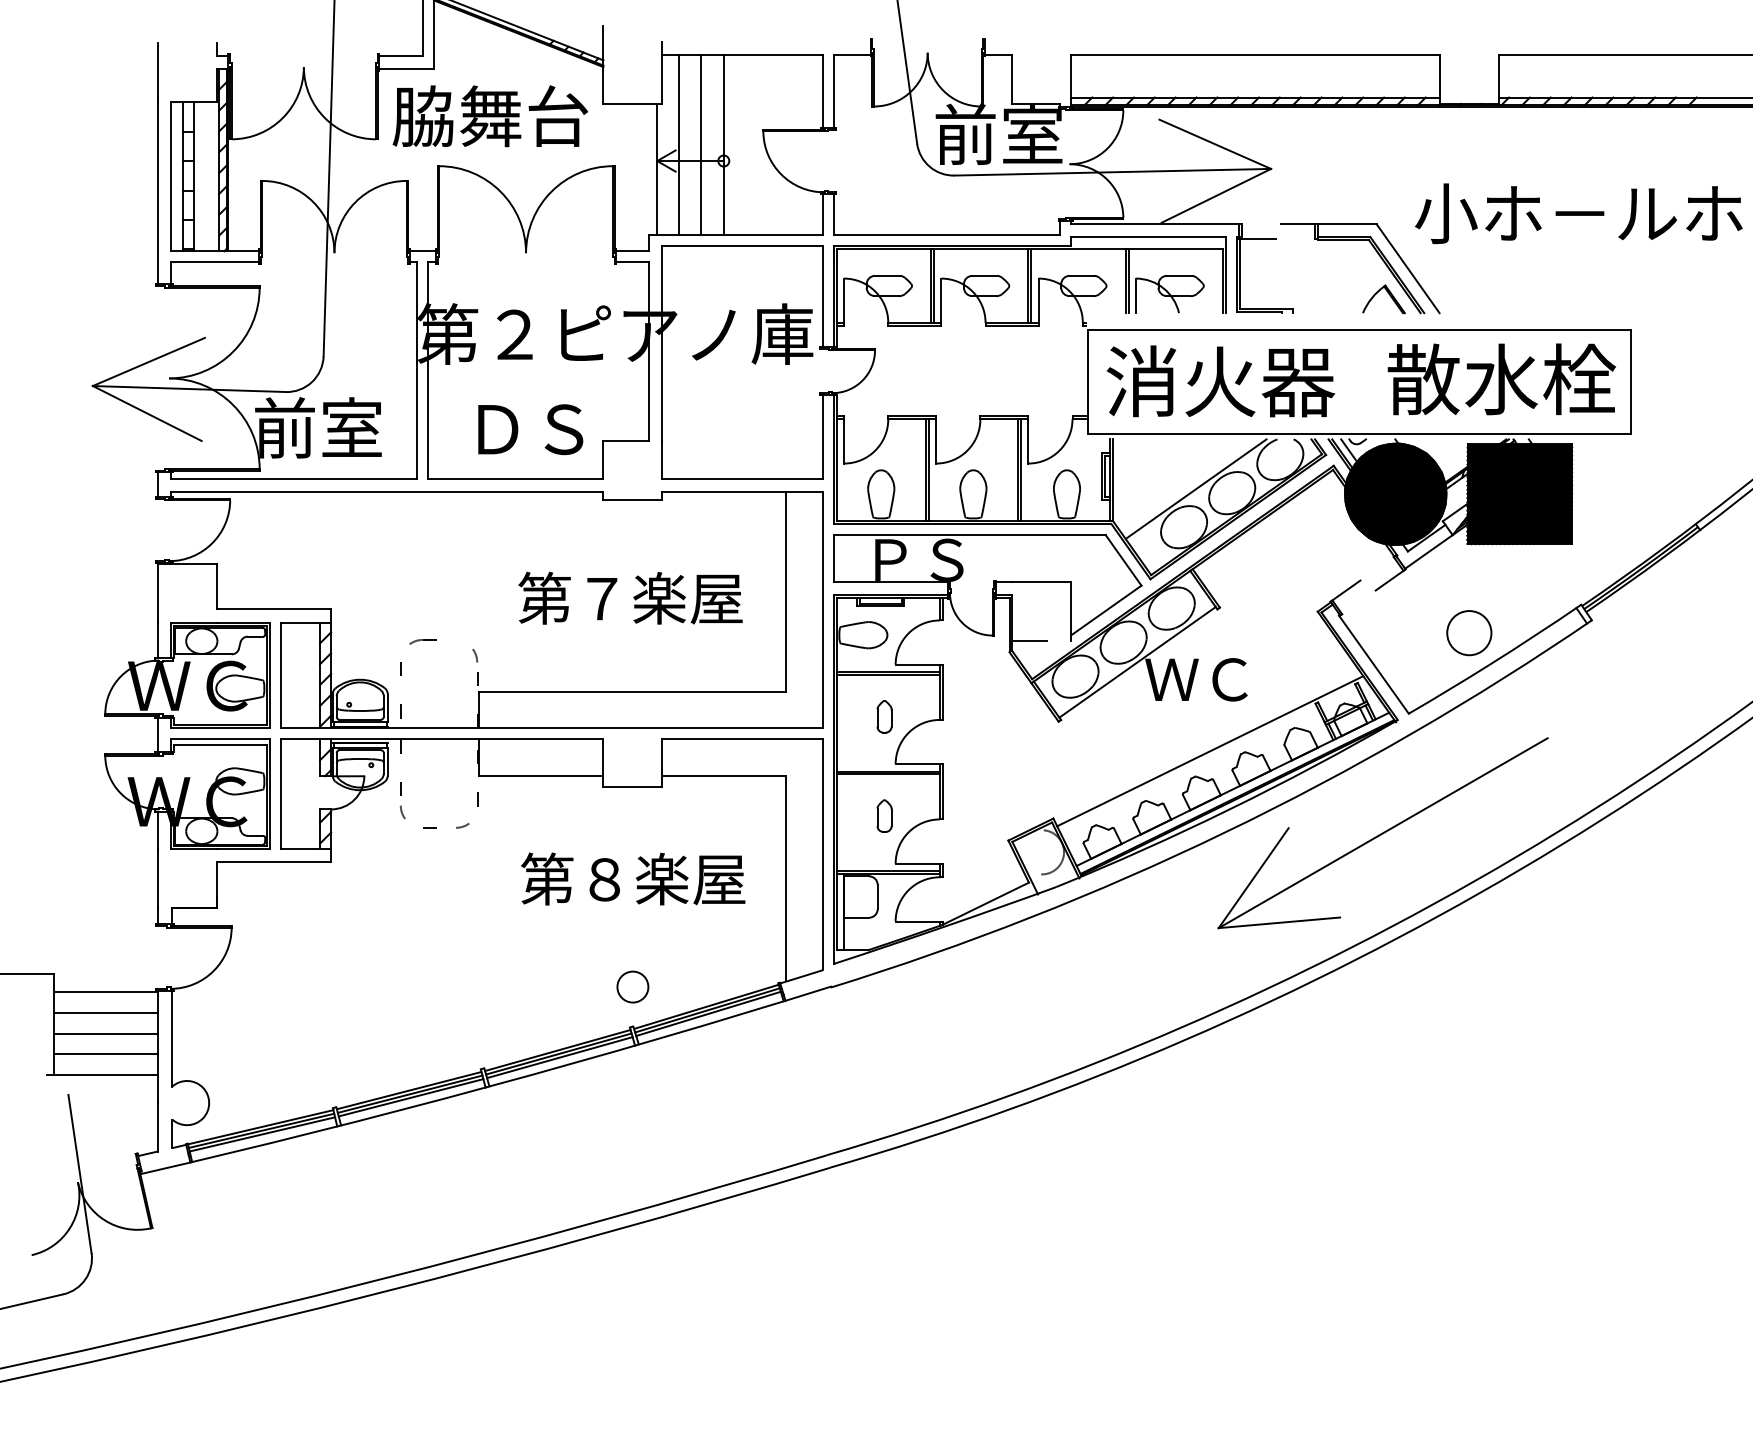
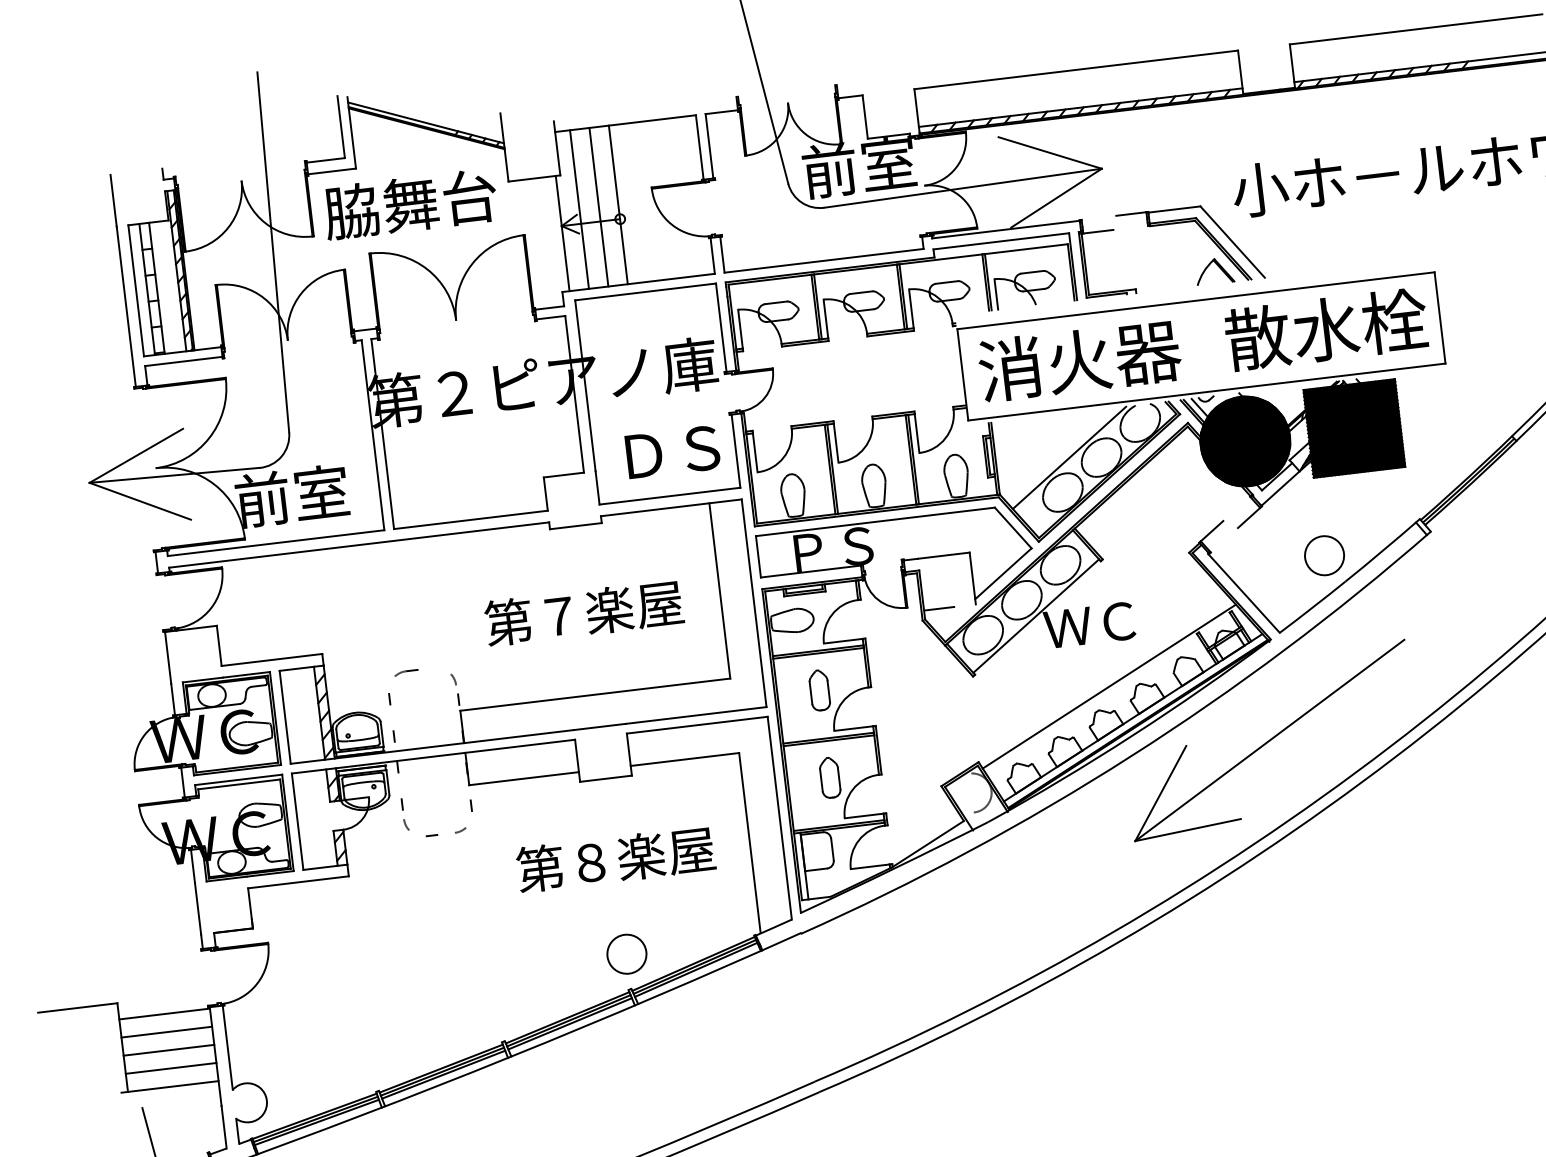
text: (530, 429) -> (672, 452), moved
part: (884, 716) -> (819, 690), size x1.43
part: (884, 815) -> (829, 777), size x1.43
circle: (632, 986) -> (626, 953), size x1.43

